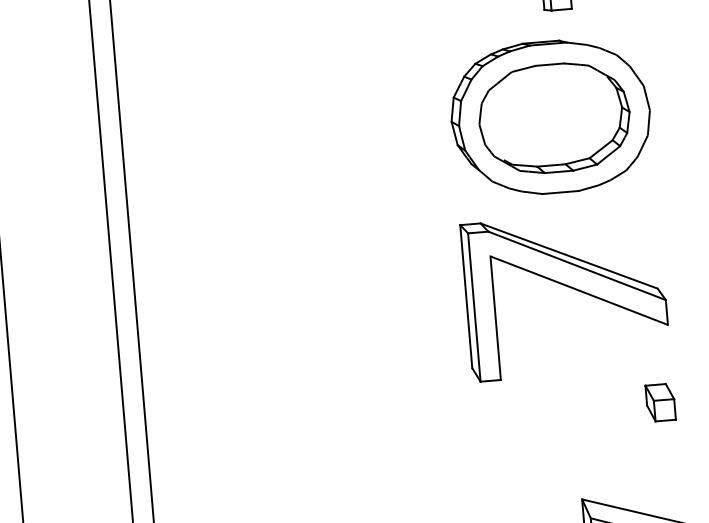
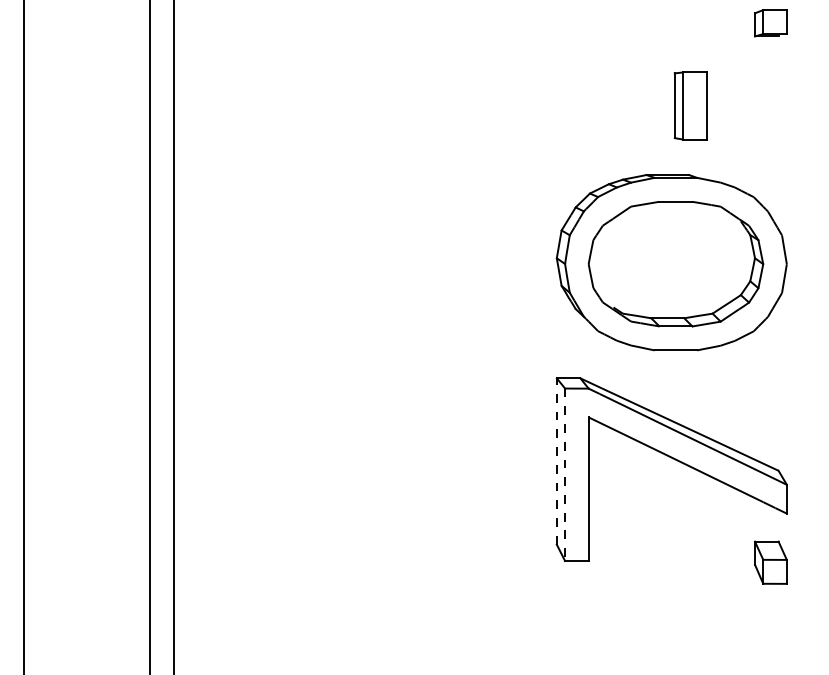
line: (465, 296) -> (556, 461), solid -> dashed
line: (474, 308) -> (565, 475), solid -> dashed
part: (660, 402) -> (770, 562), moved

